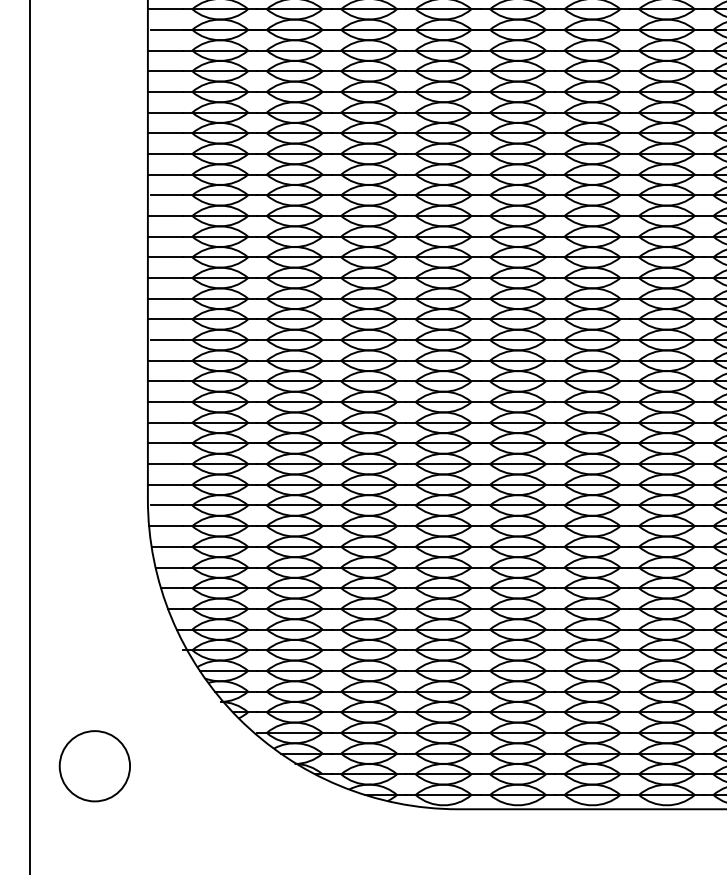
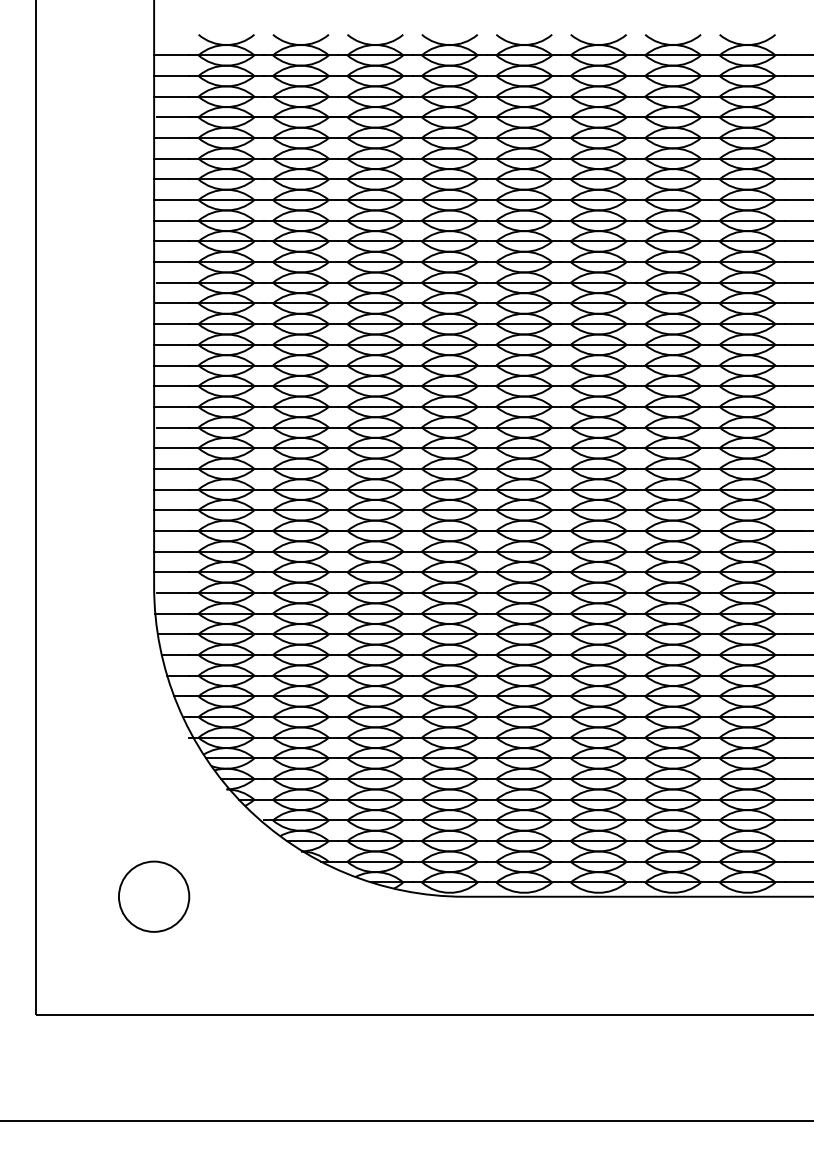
circle: (95, 766) -> (154, 896), moved

